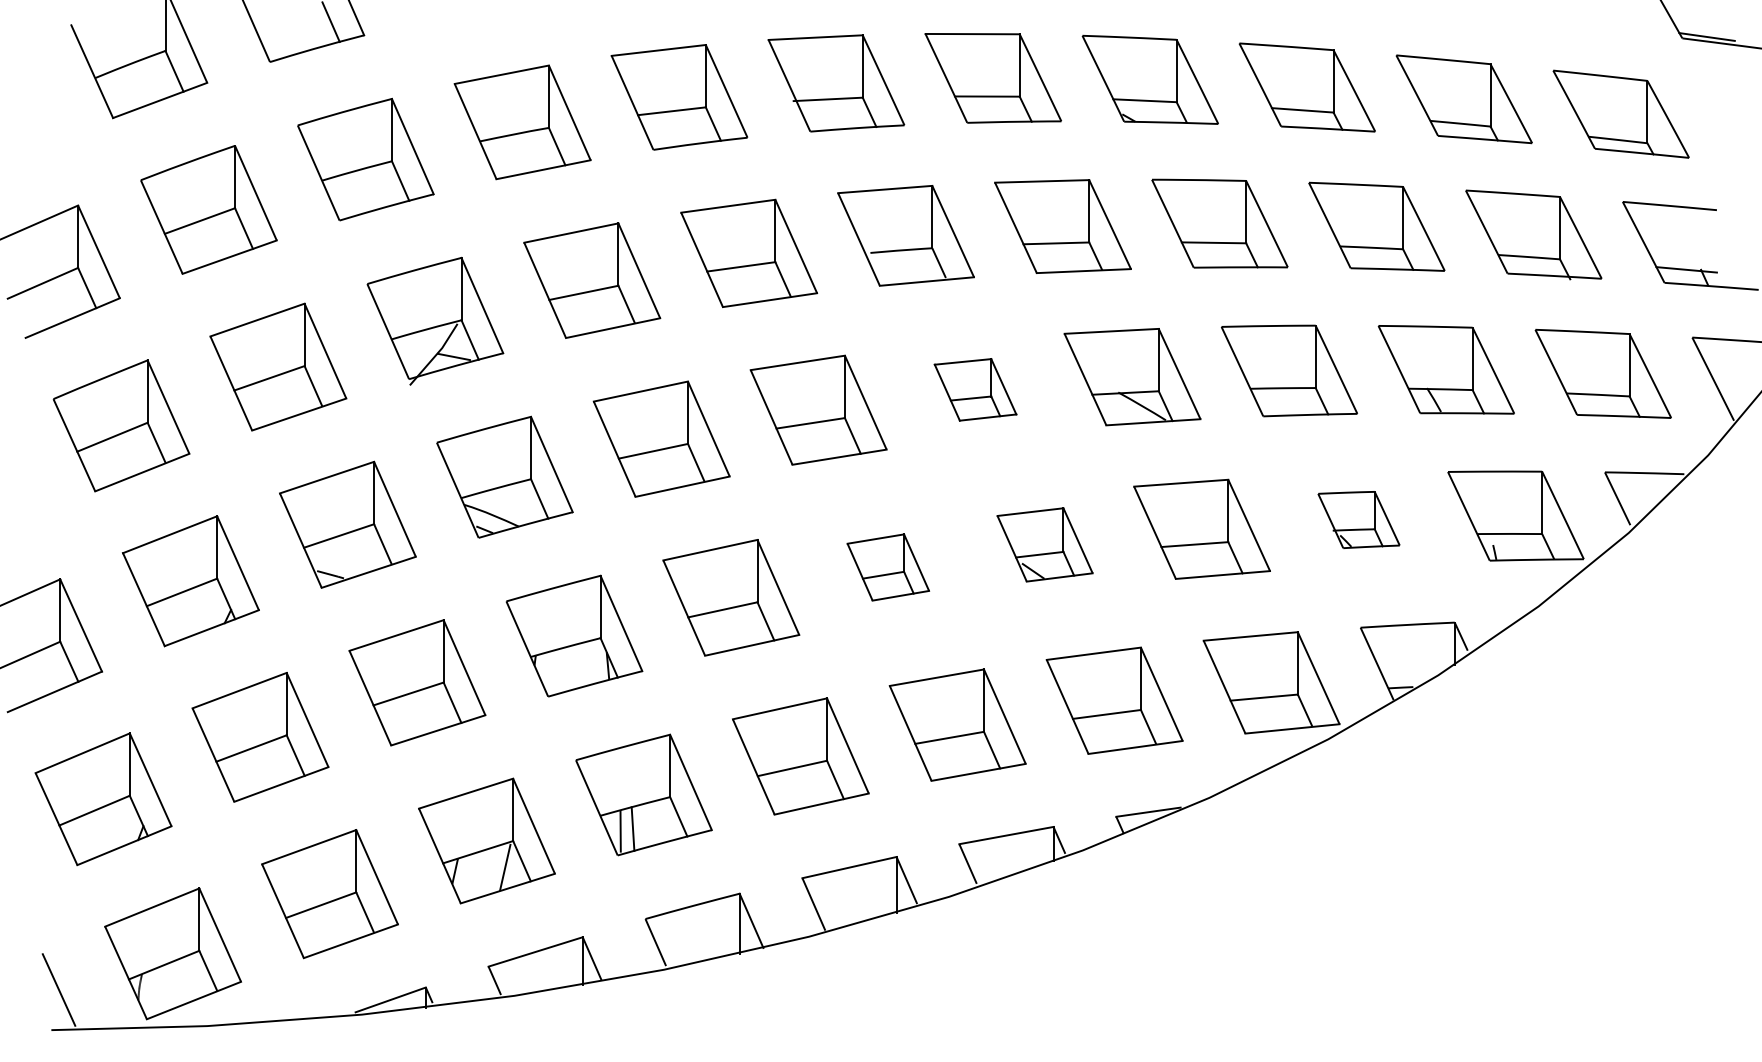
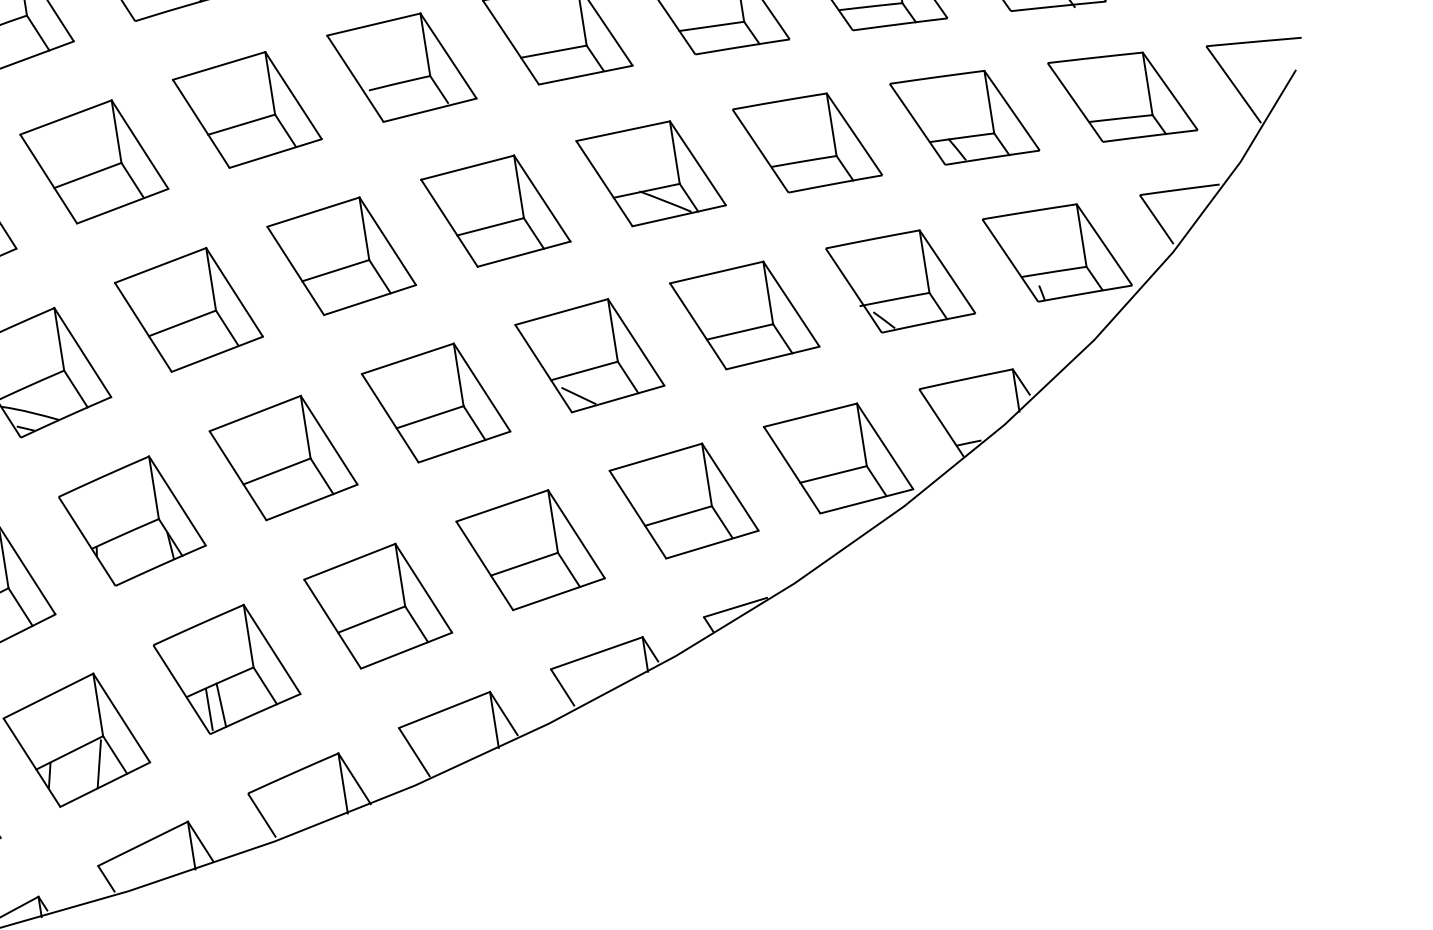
part: (975, 389) -> (495, 210), size x1.67
part: (1358, 519) -> (900, 281), size x1.67
part: (1044, 544) -> (589, 355), size x1.43
part: (888, 567) -> (436, 402), size x1.67

